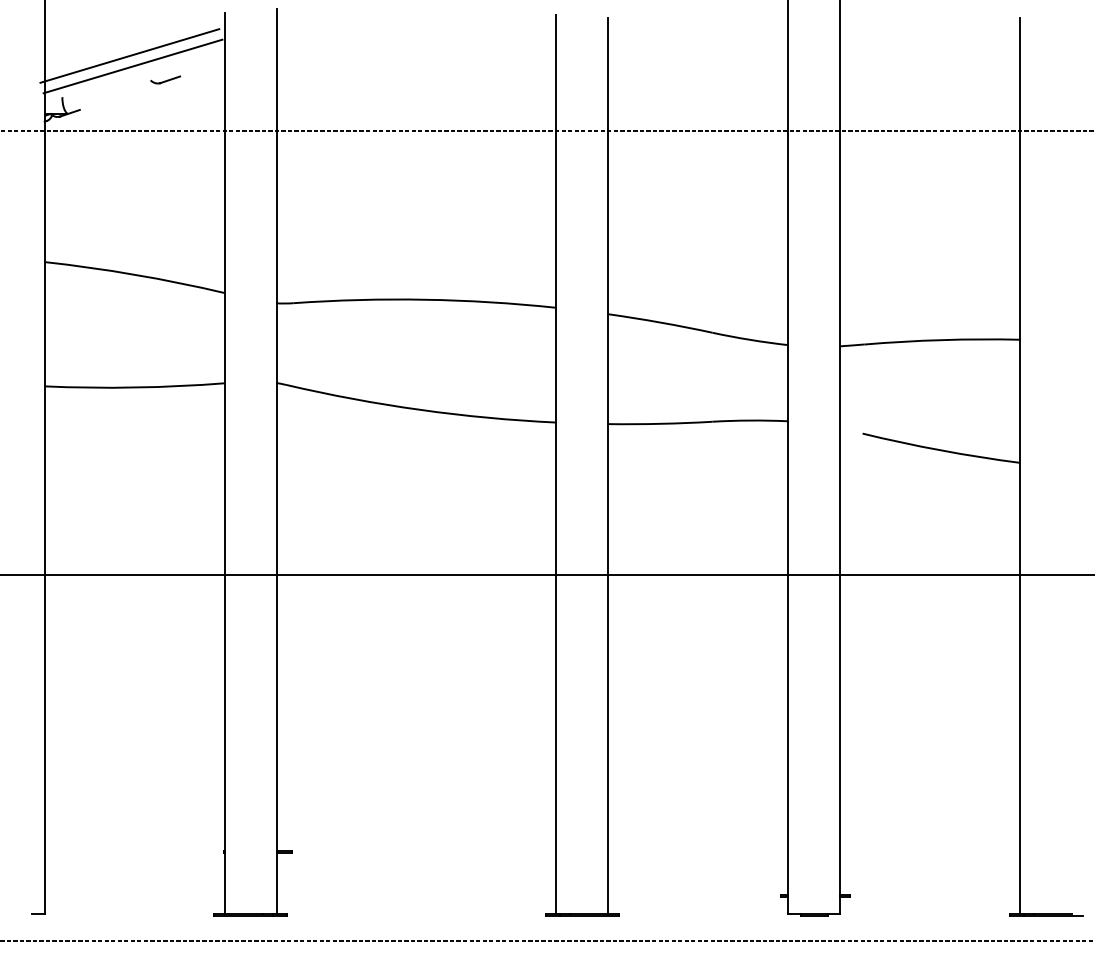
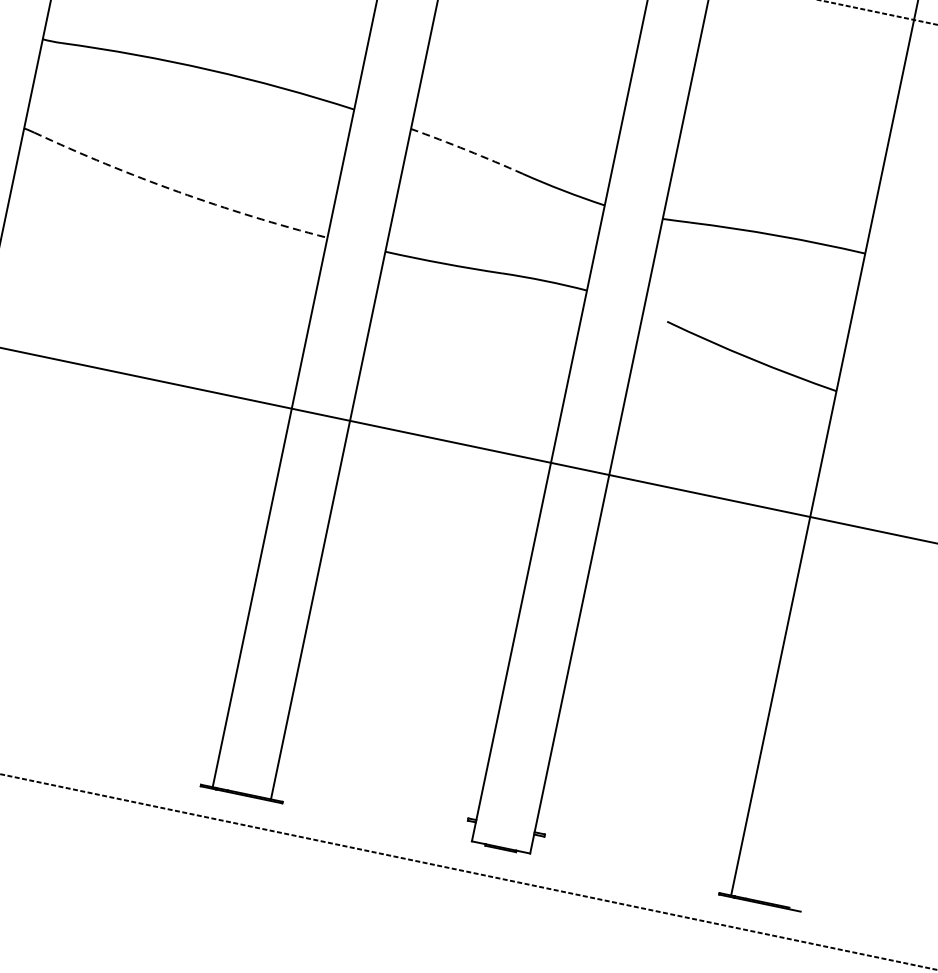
arc: (660, 322) -> (467, 150), solid -> dashed
arc: (420, 409) -> (178, 191), solid -> dashed

